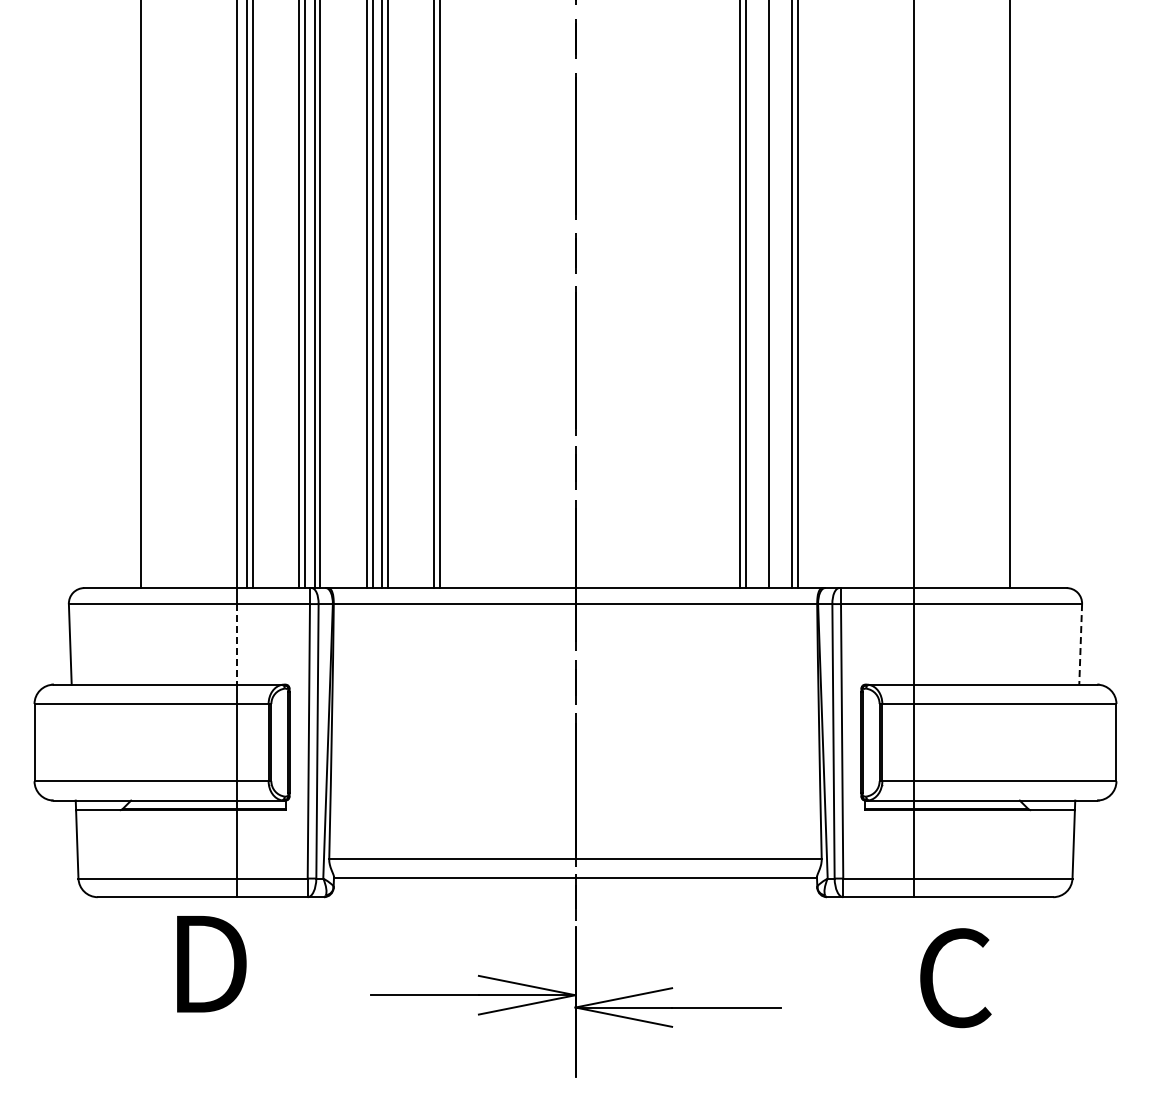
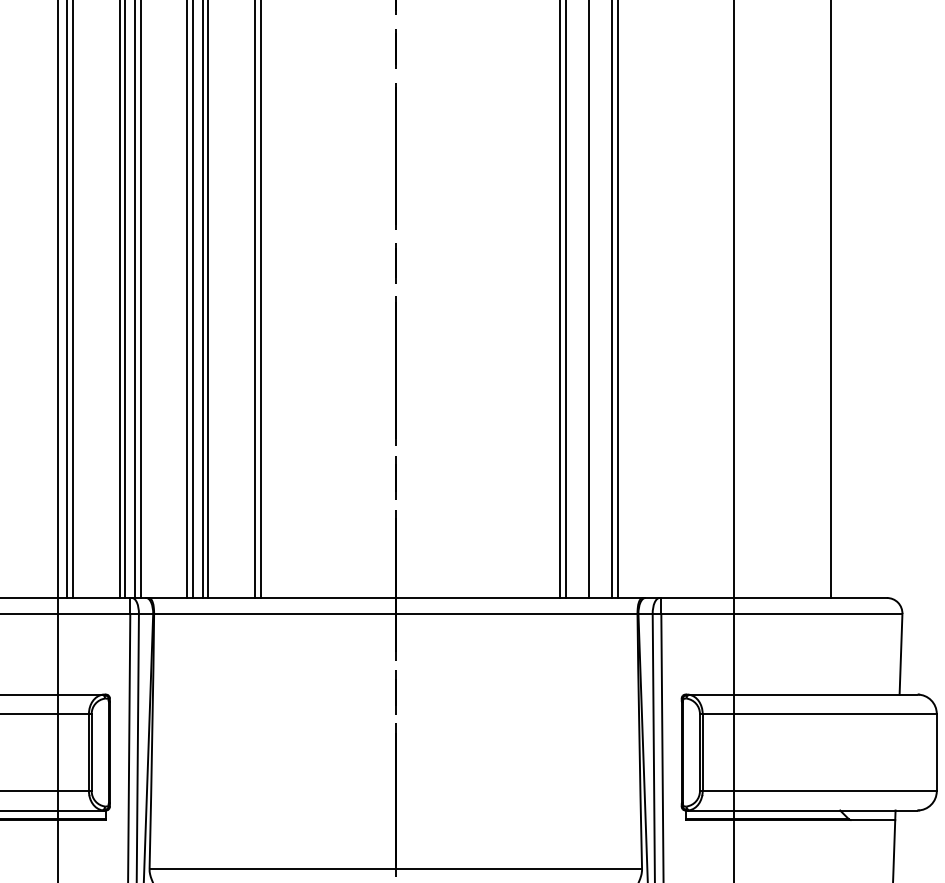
line: (237, 644) -> (57, 654), dashed -> solid
line: (1080, 644) -> (900, 654), dashed -> solid

